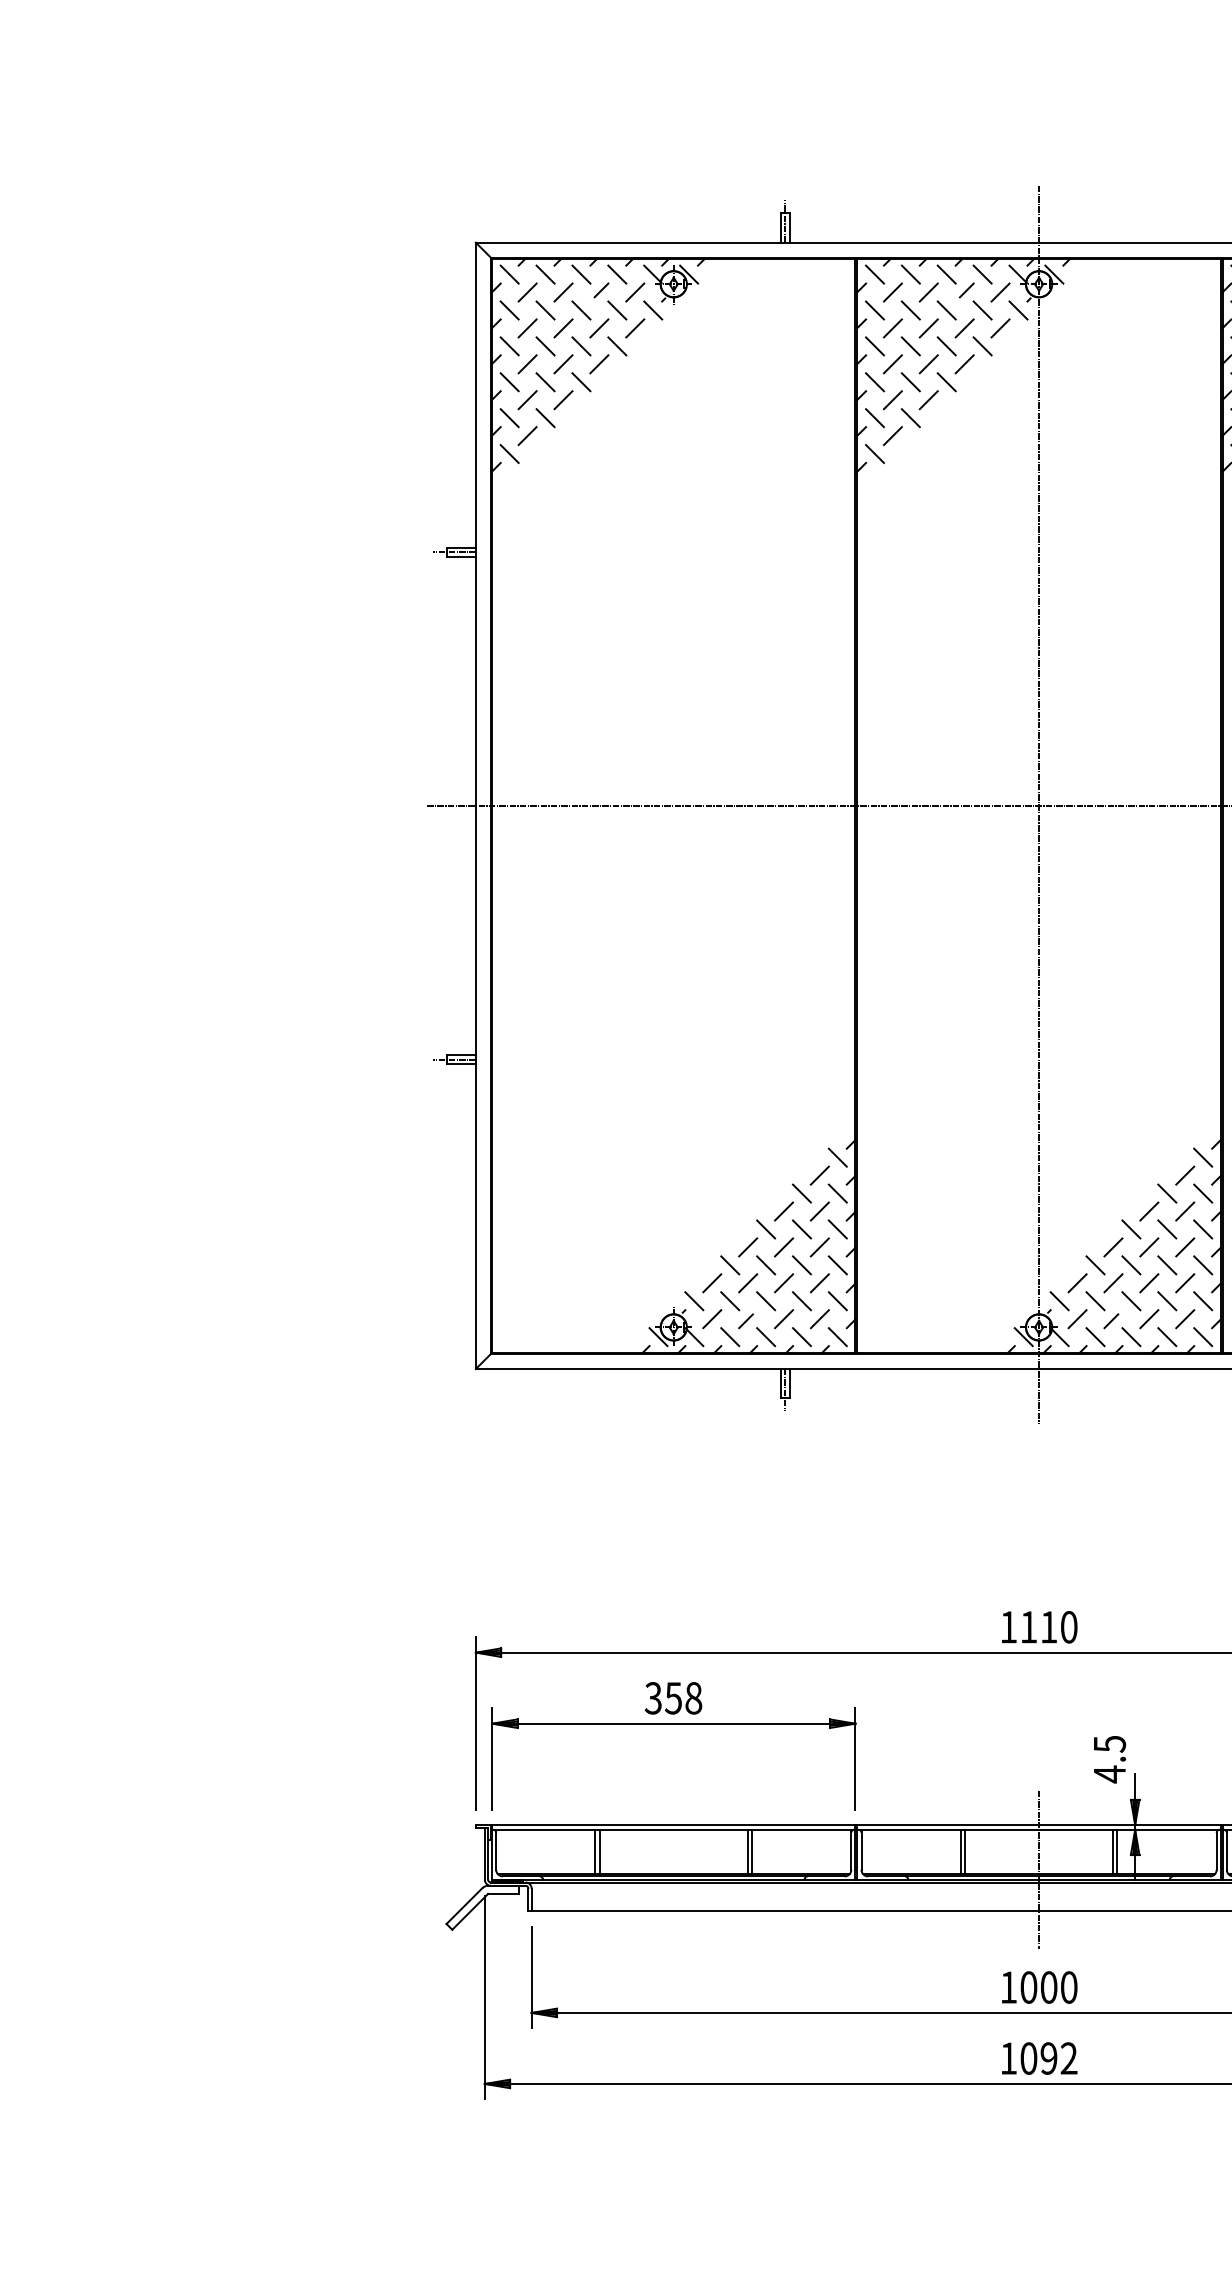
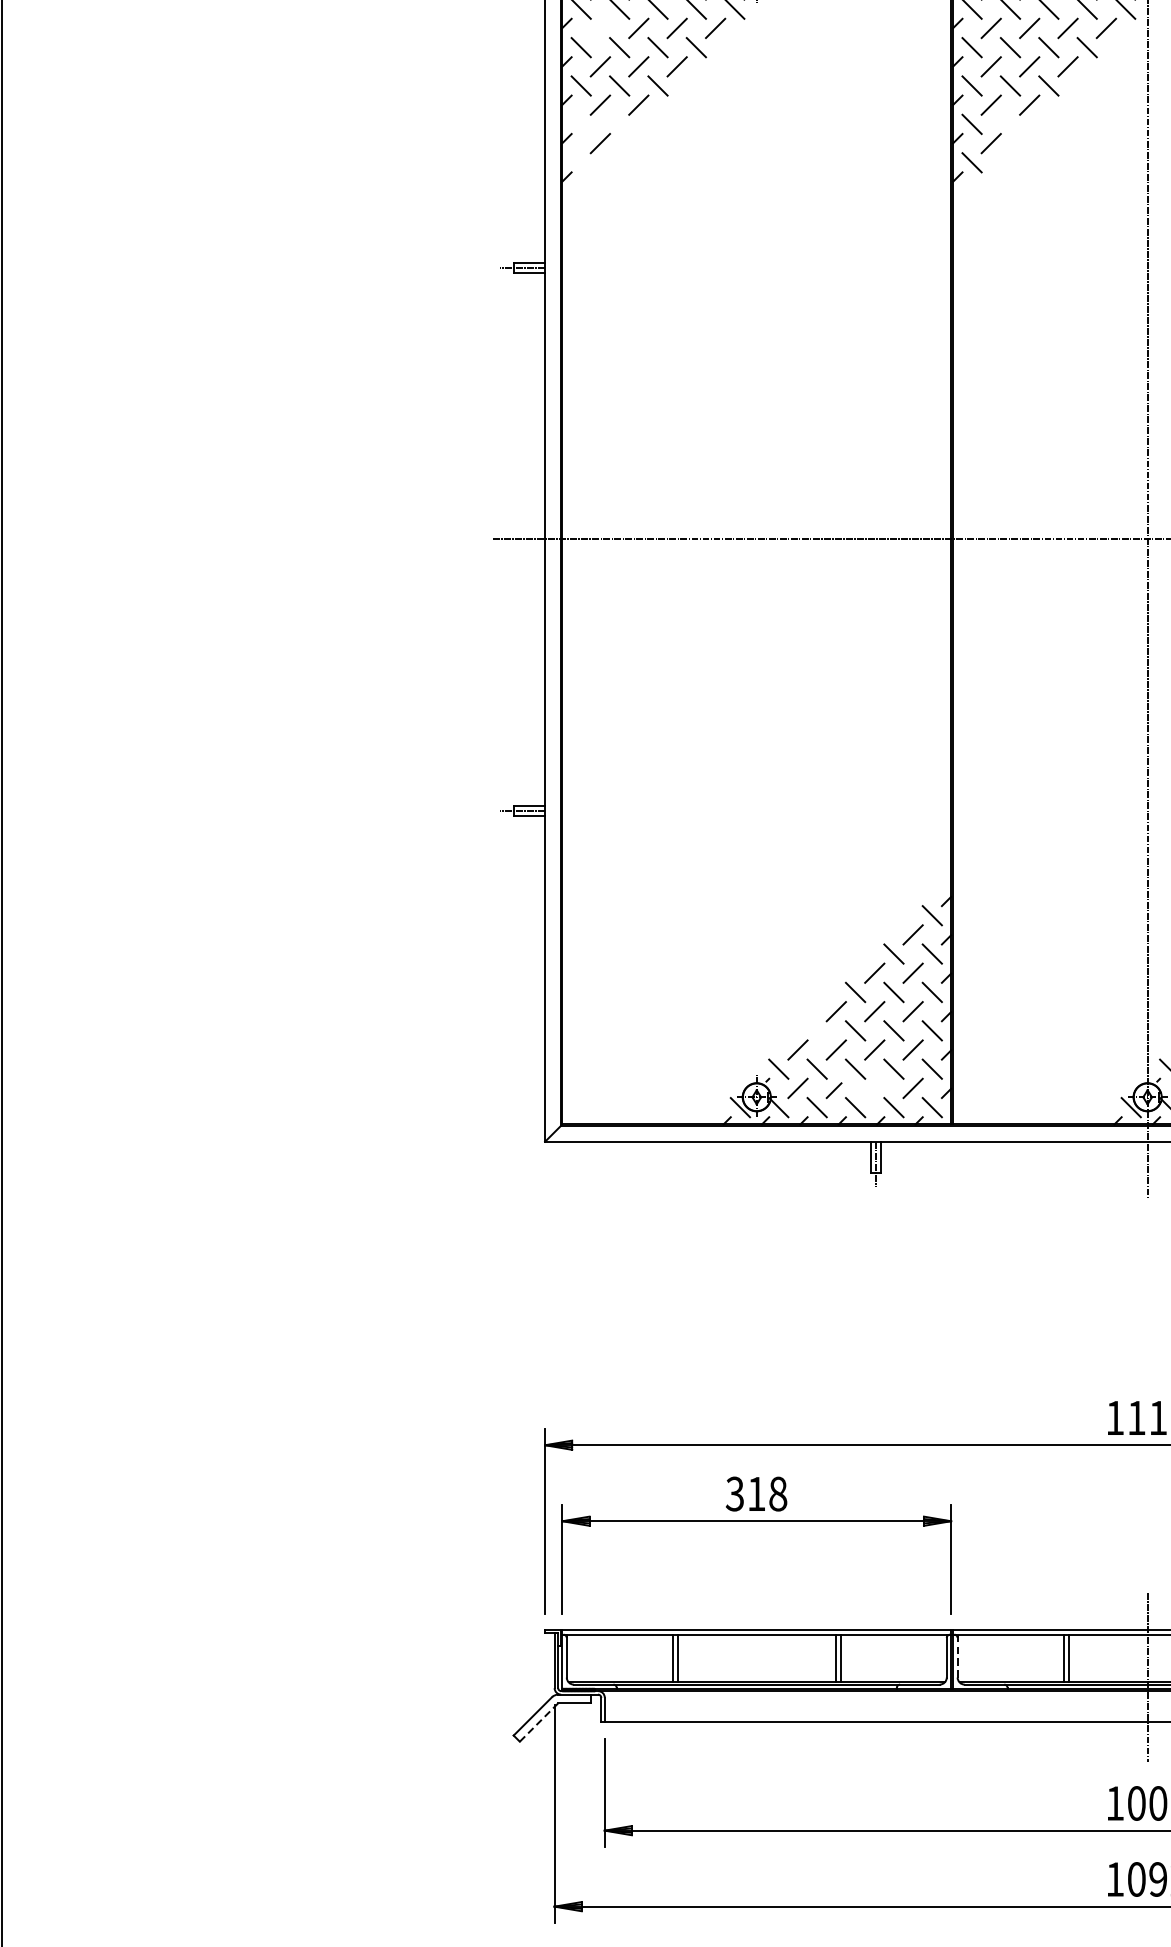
line: (527, 328) -> (600, 28), removed
line: (509, 418) -> (581, 124), removed
line: (545, 418) -> (619, 124), removed
line: (910, 418) -> (1010, 124), removed
line: (509, 453) -> (581, 162), removed
line: (730, 1265) -> (817, 1031), removed
line: (784, 1319) -> (875, 1088), removed
text: (672, 1698) -> (755, 1494), 358 -> 318
line: (861, 1849) -> (957, 1655), solid -> dashed
line: (470, 1911) -> (539, 1722), solid -> dashed

